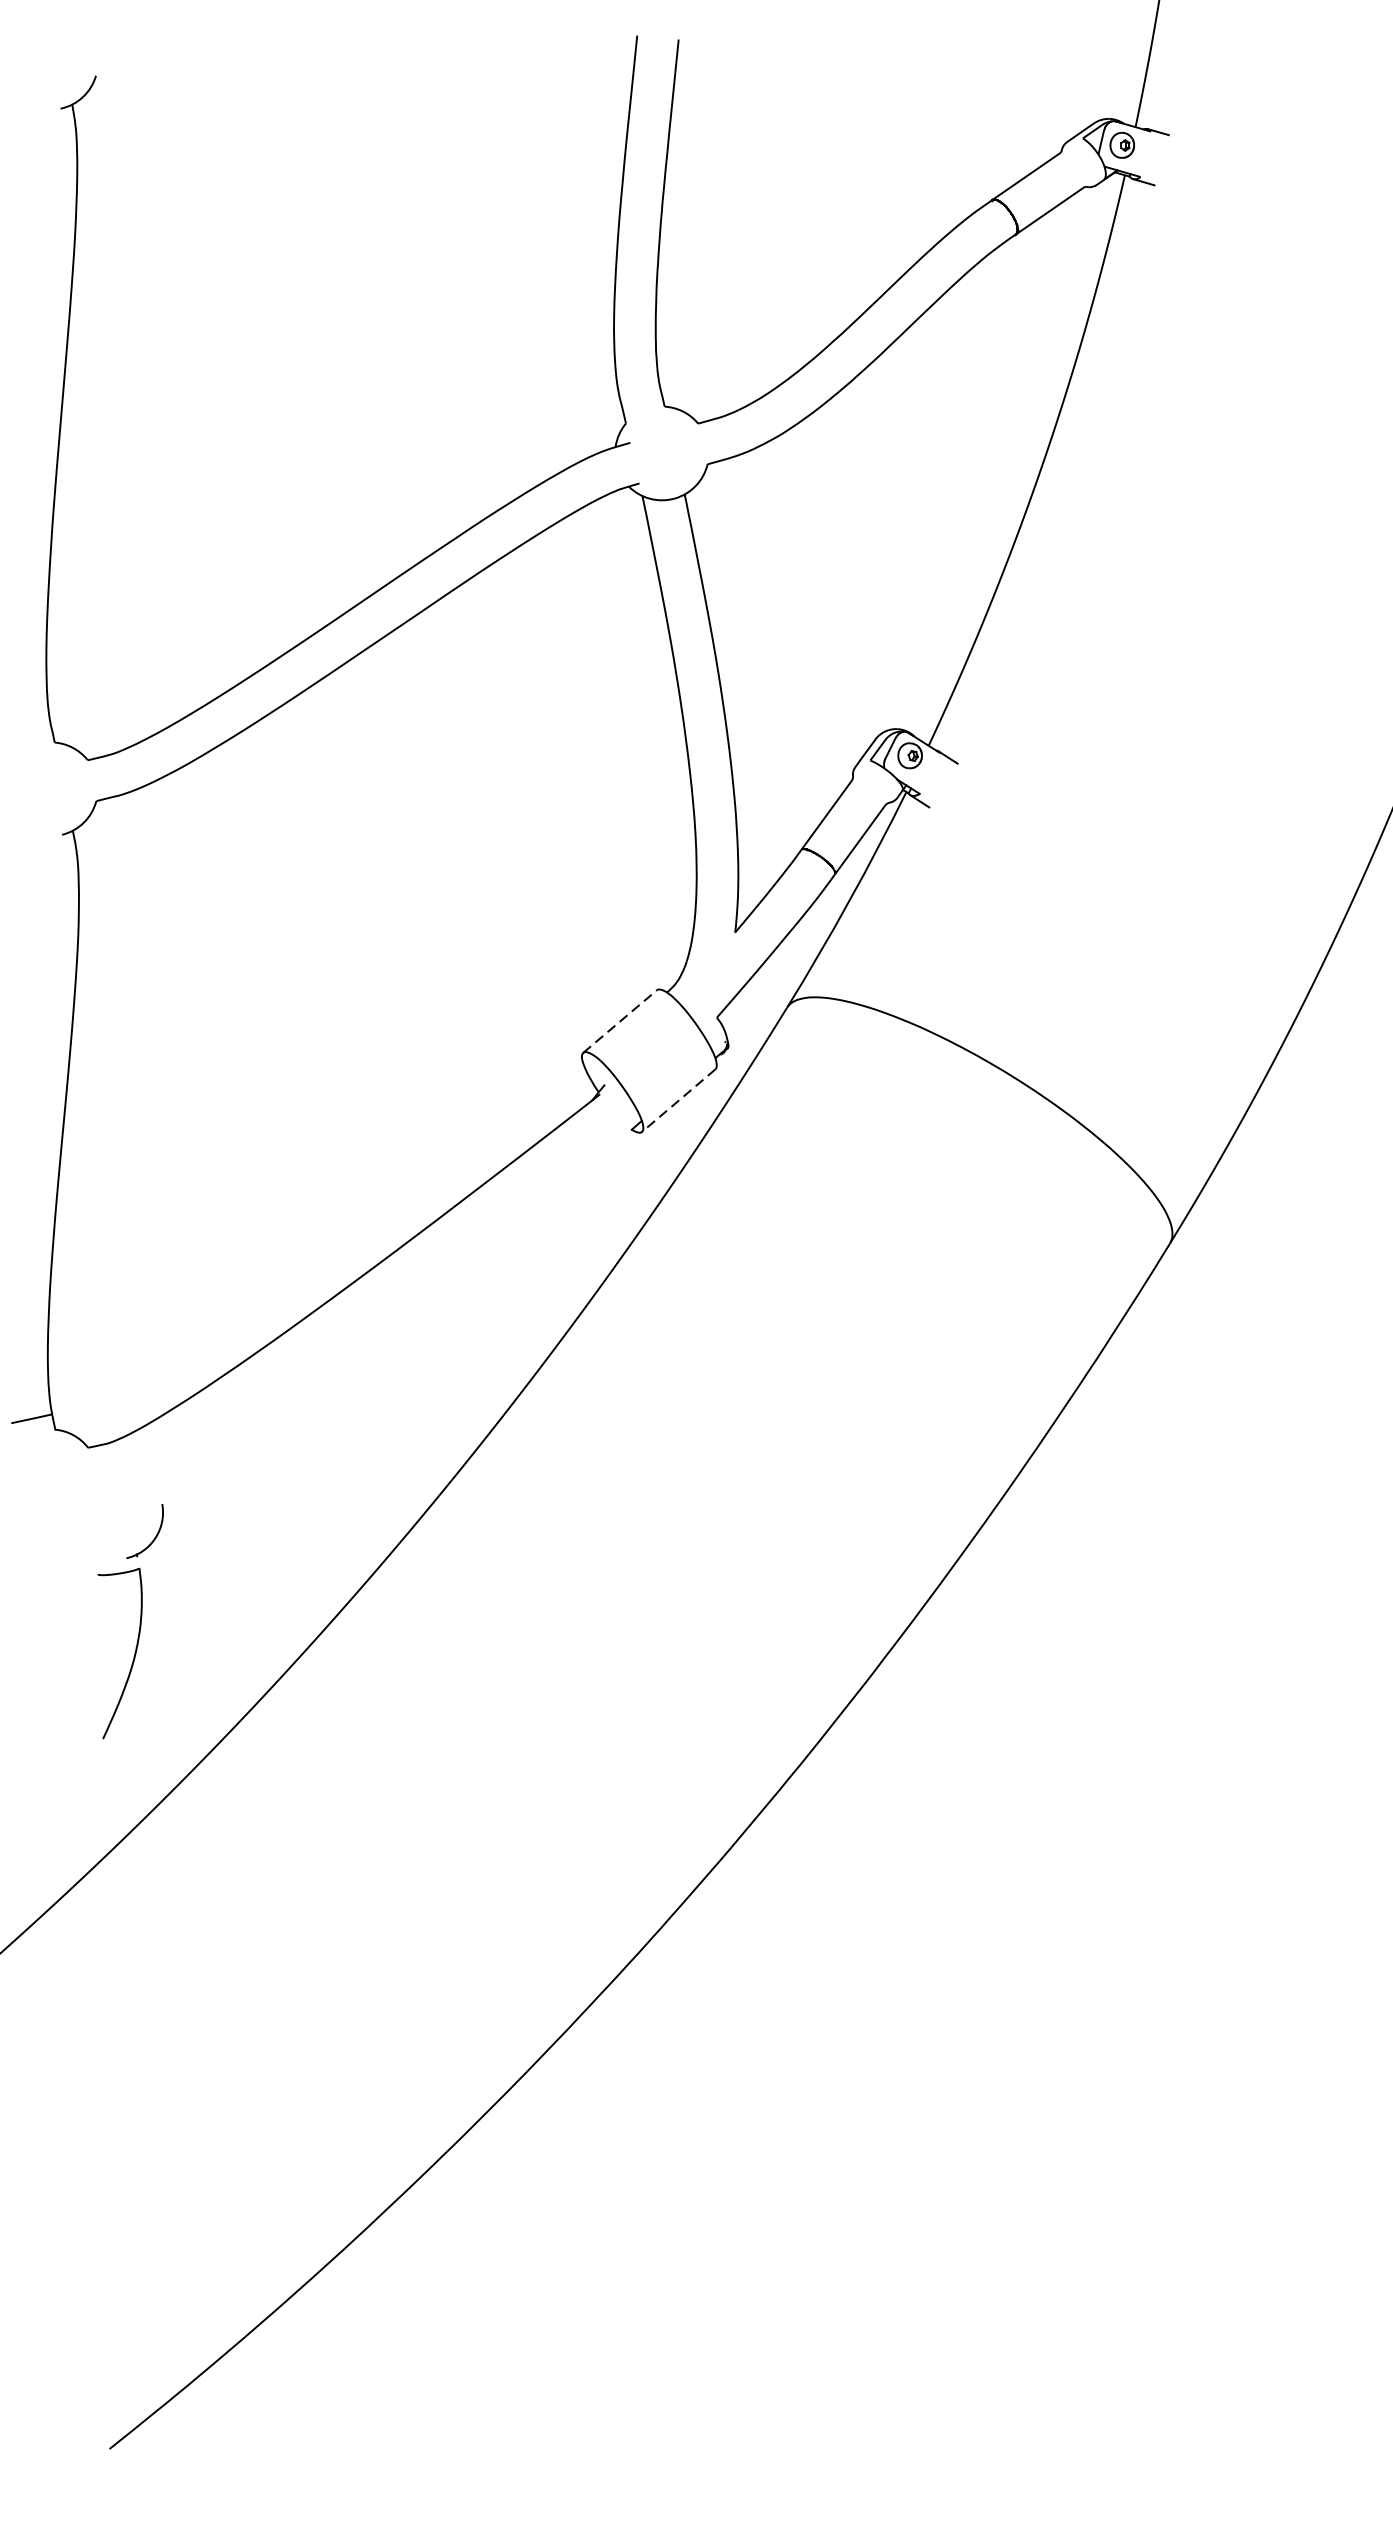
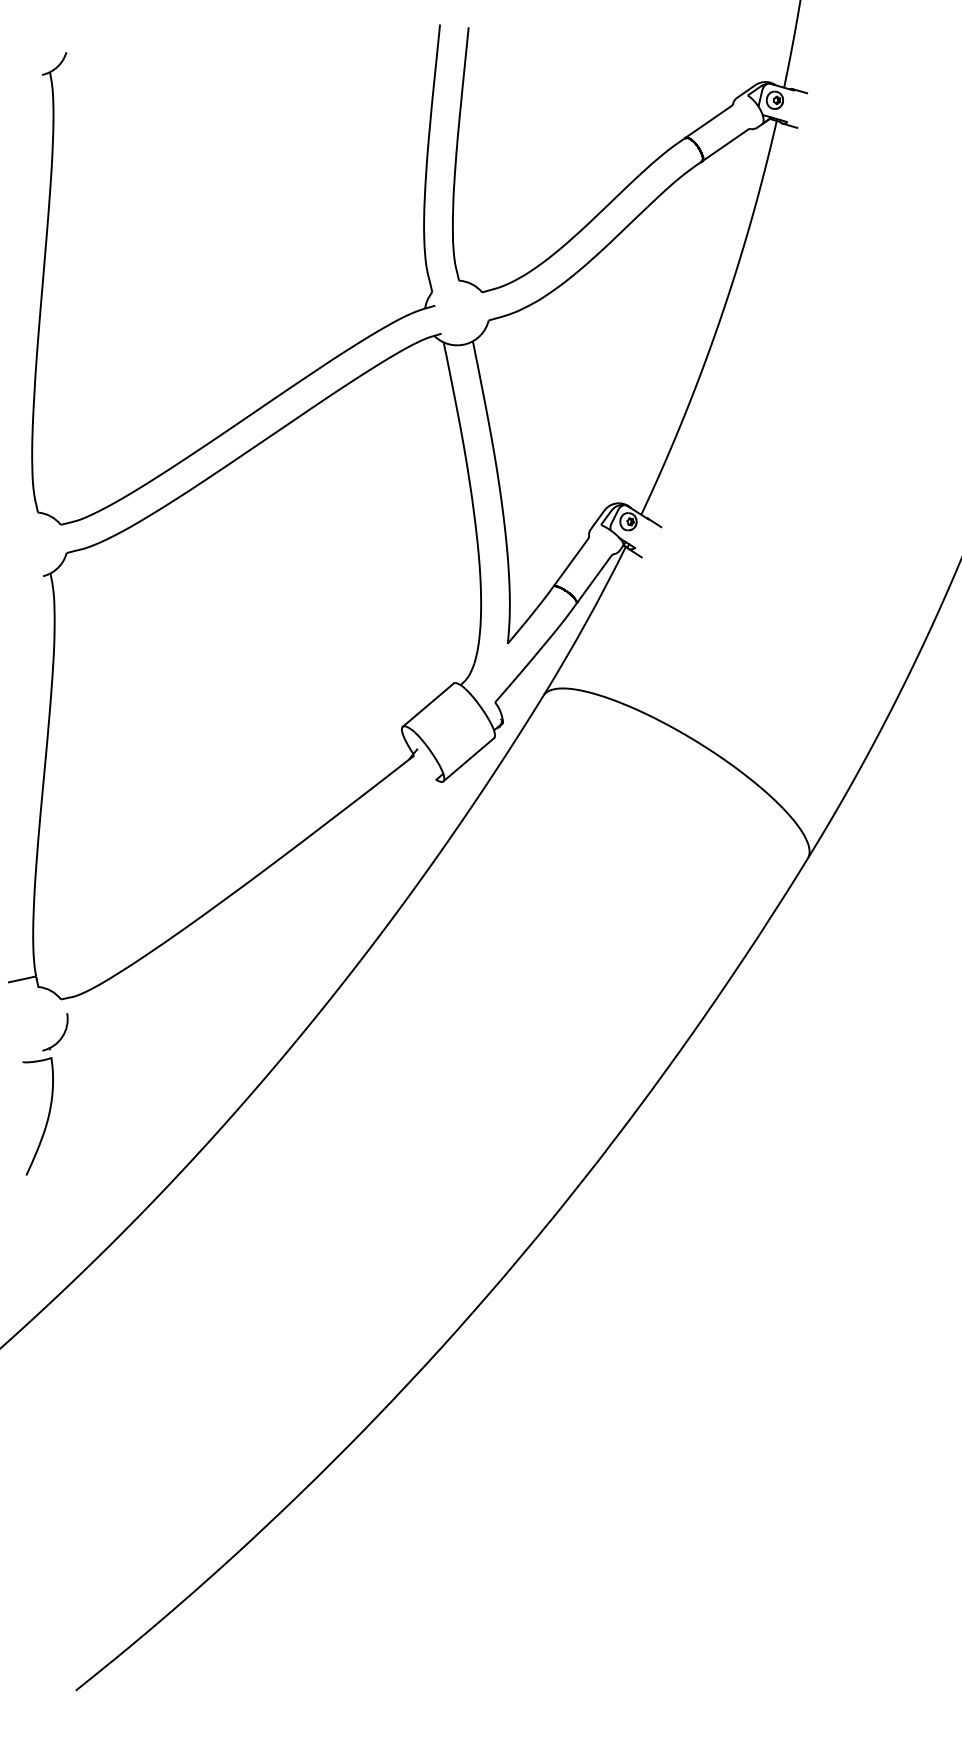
line: (620, 1020) -> (428, 704), dashed -> solid
line: (678, 1101) -> (468, 760), dashed -> solid
part: (130, 1621) -> (45, 1094), moved

